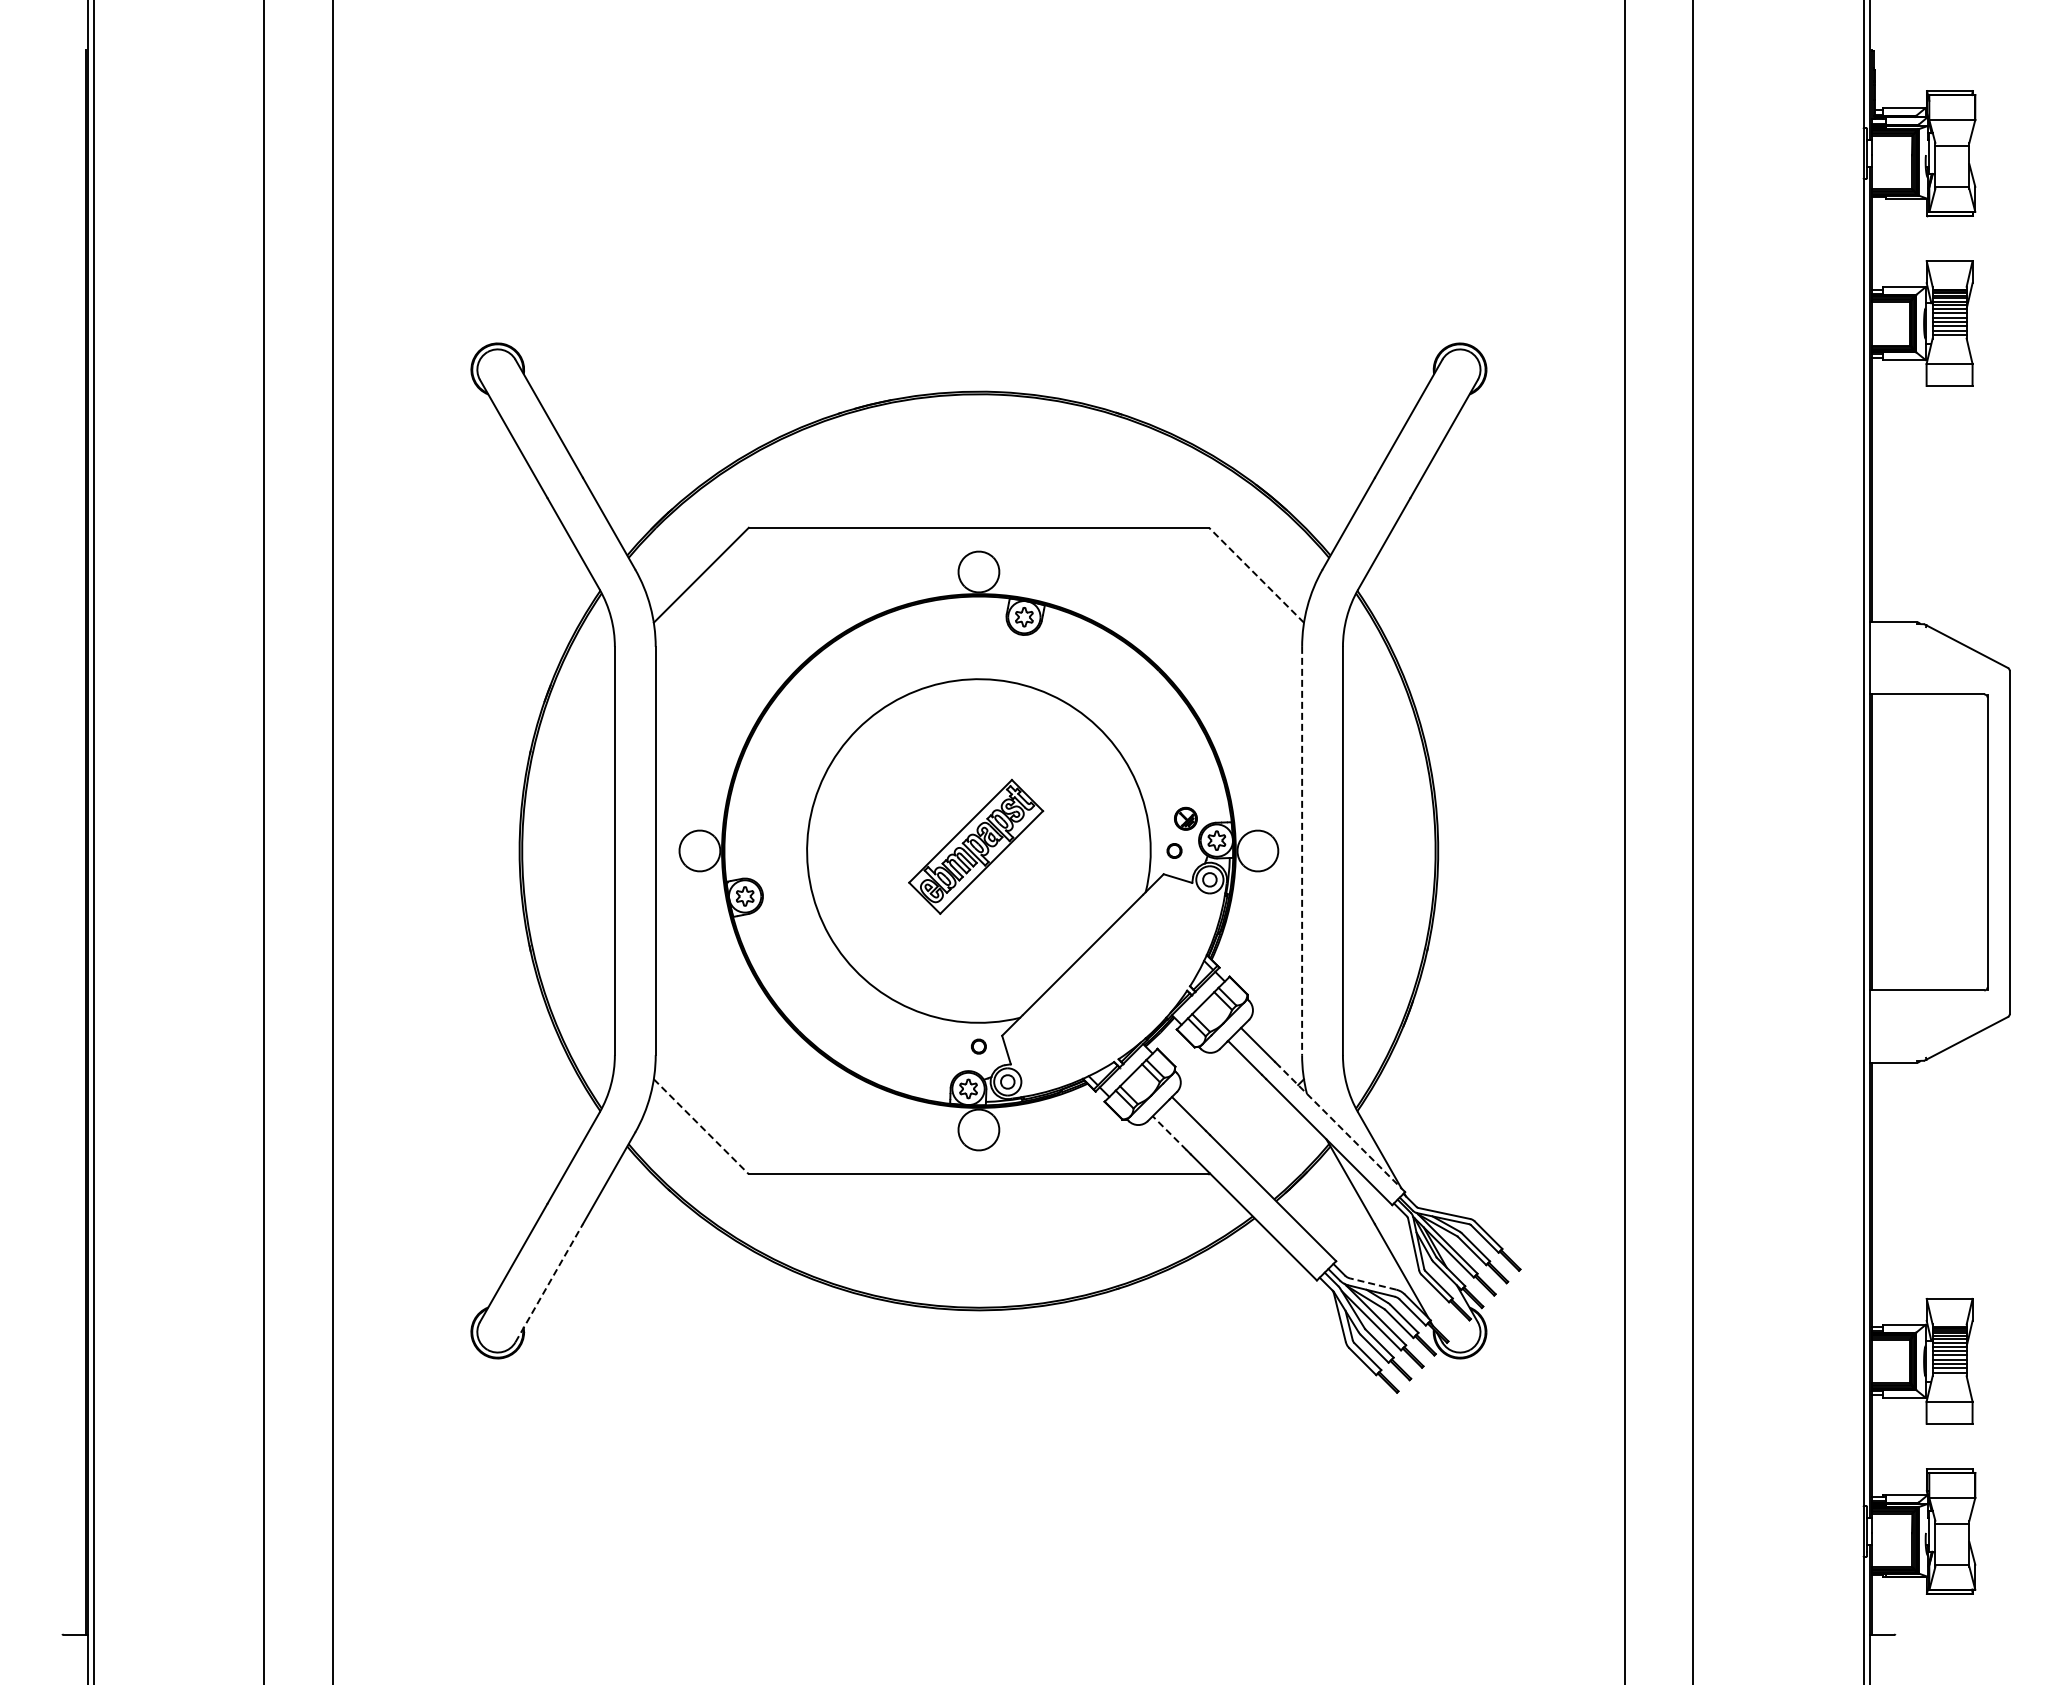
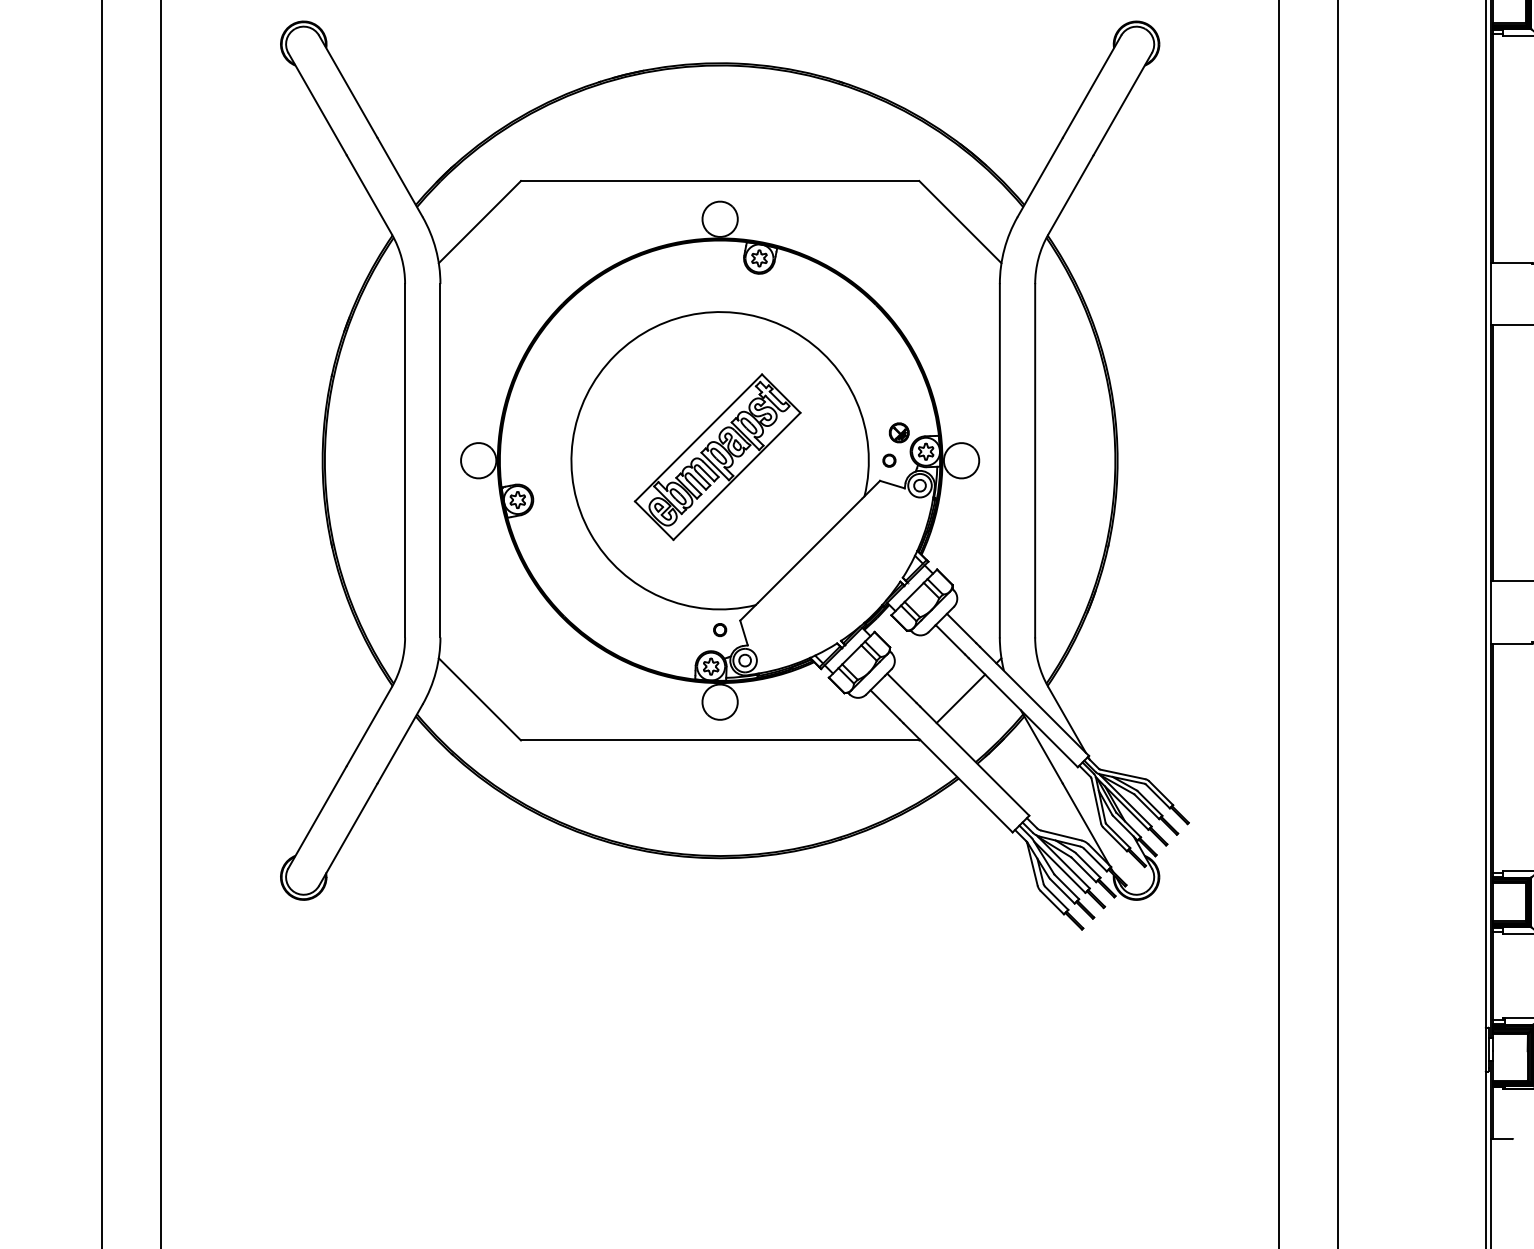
line: (1256, 574) -> (960, 221), dashed -> solid
part: (975, 846) -> (717, 456), size x1.43
line: (1302, 851) -> (1000, 461), dashed -> solid
line: (1257, 1126) -> (961, 699), added
line: (701, 1127) -> (480, 700), dashed -> solid
line: (1341, 1128) -> (1033, 700), dashed -> solid
line: (1169, 1133) -> (885, 705), dashed -> solid
line: (549, 1282) -> (348, 834), dashed -> solid
line: (1373, 1284) -> (1061, 835), dashed -> solid

